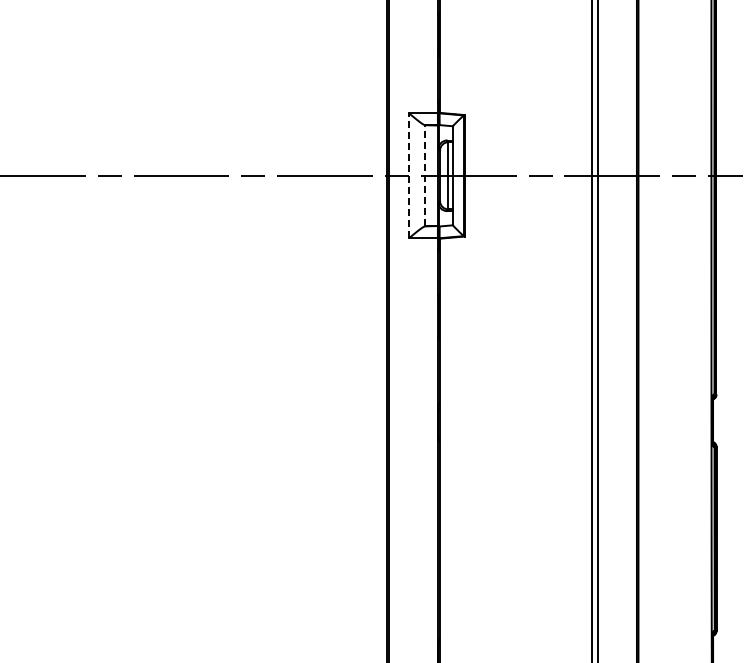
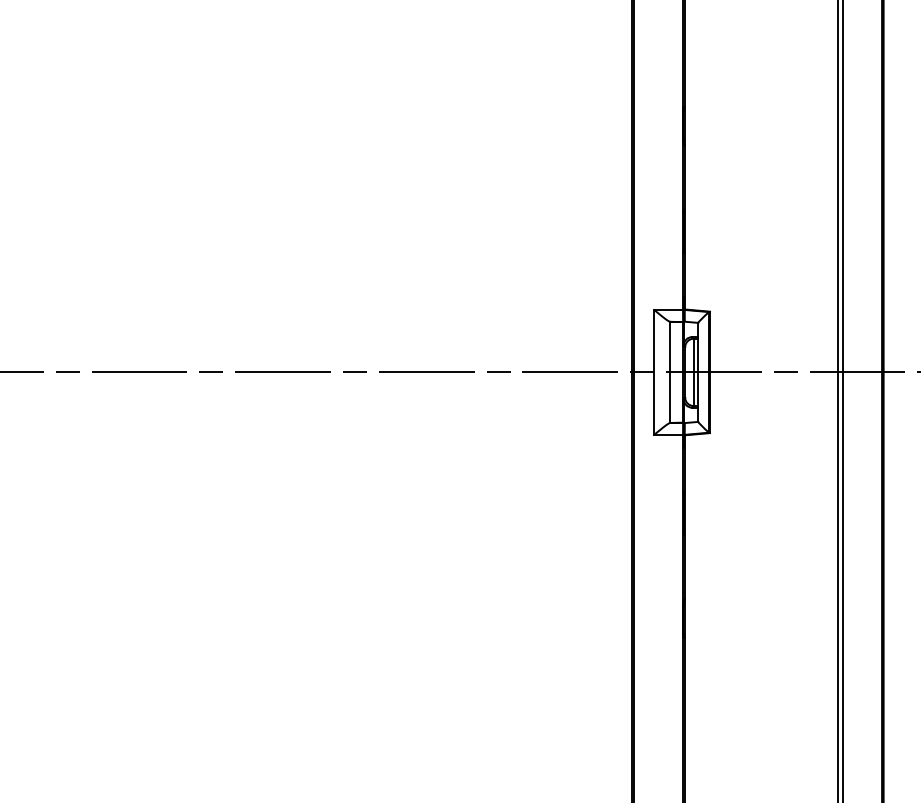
line: (409, 174) -> (654, 371), dashed -> solid
line: (425, 175) -> (670, 372), dashed -> solid

